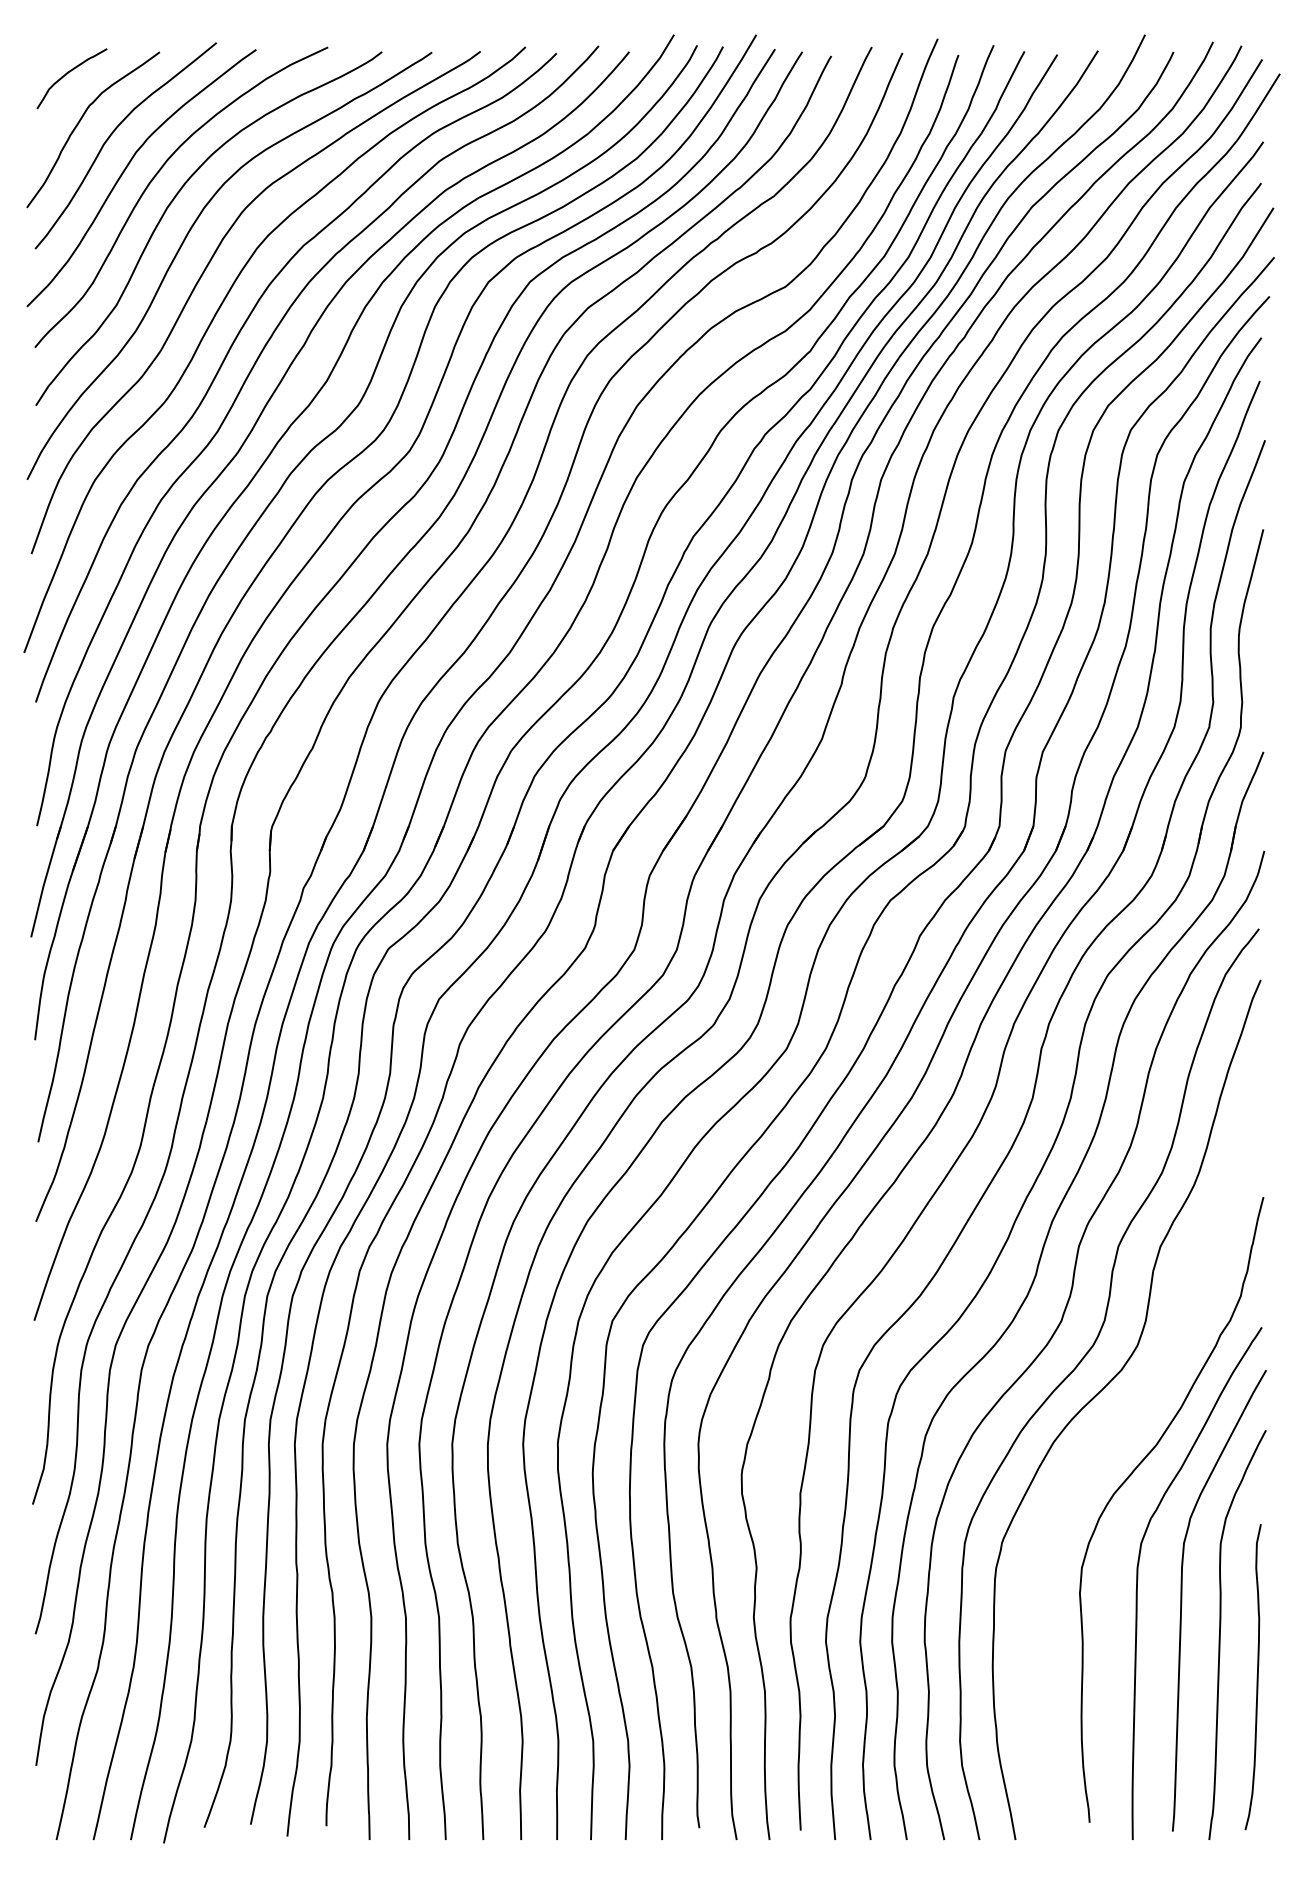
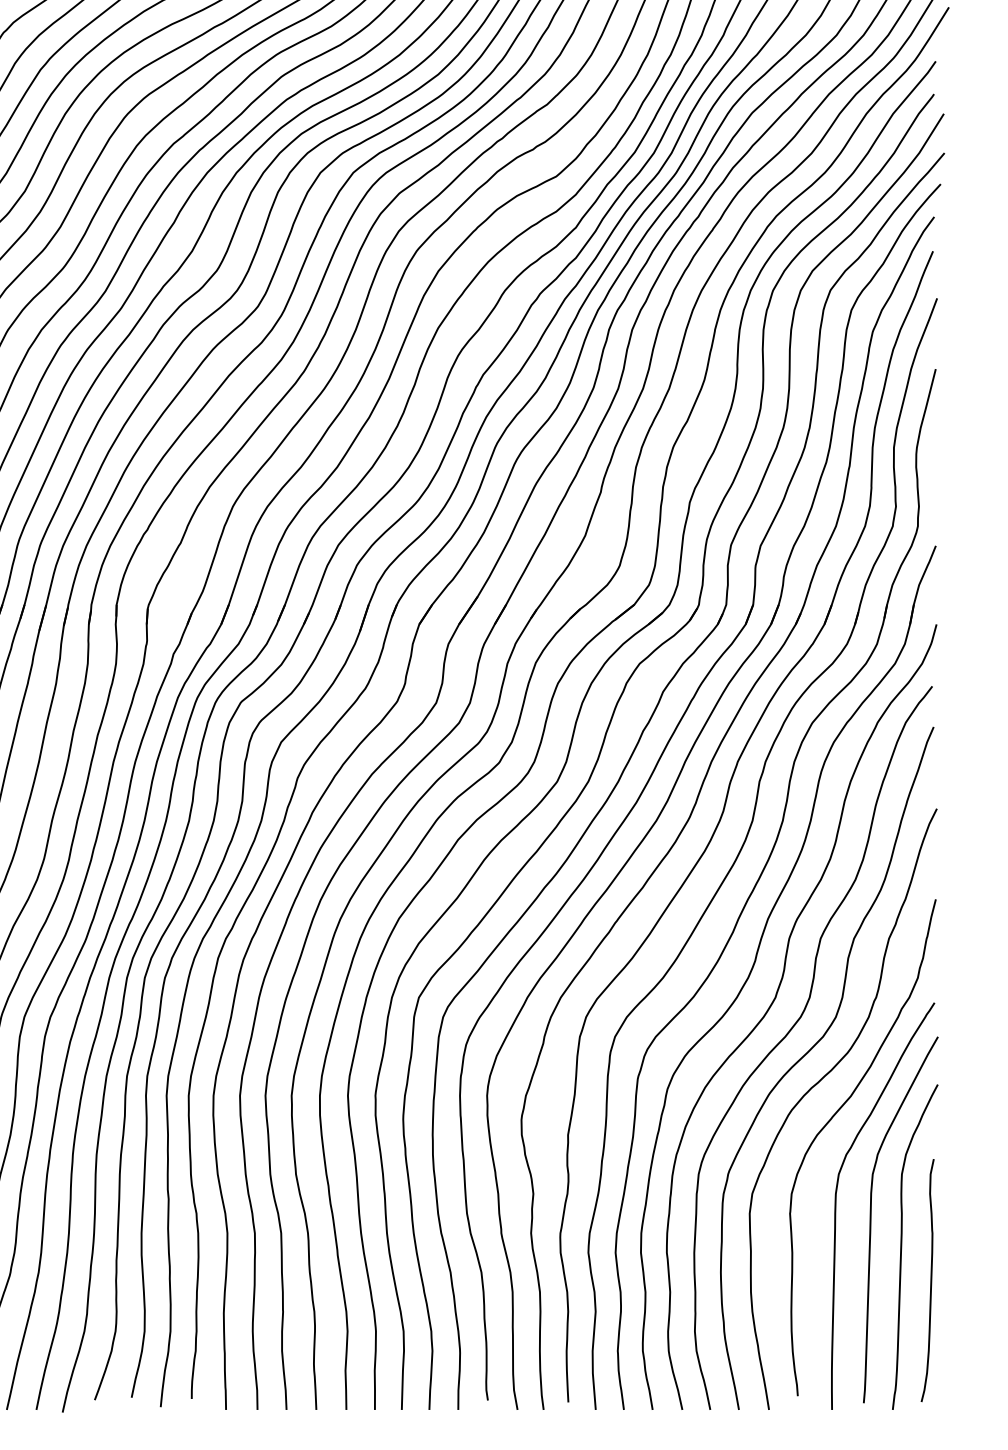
curve: (1116, 1428) -> (819, 1083), added

